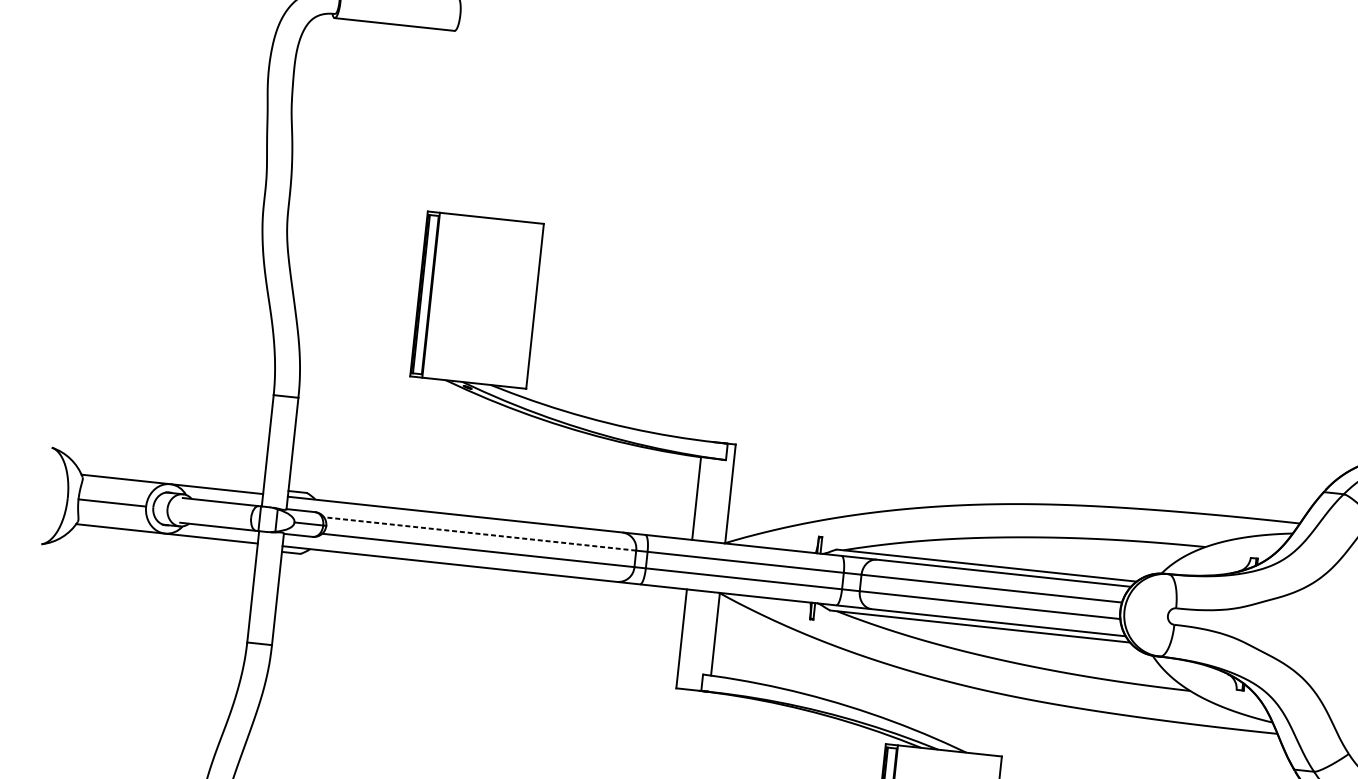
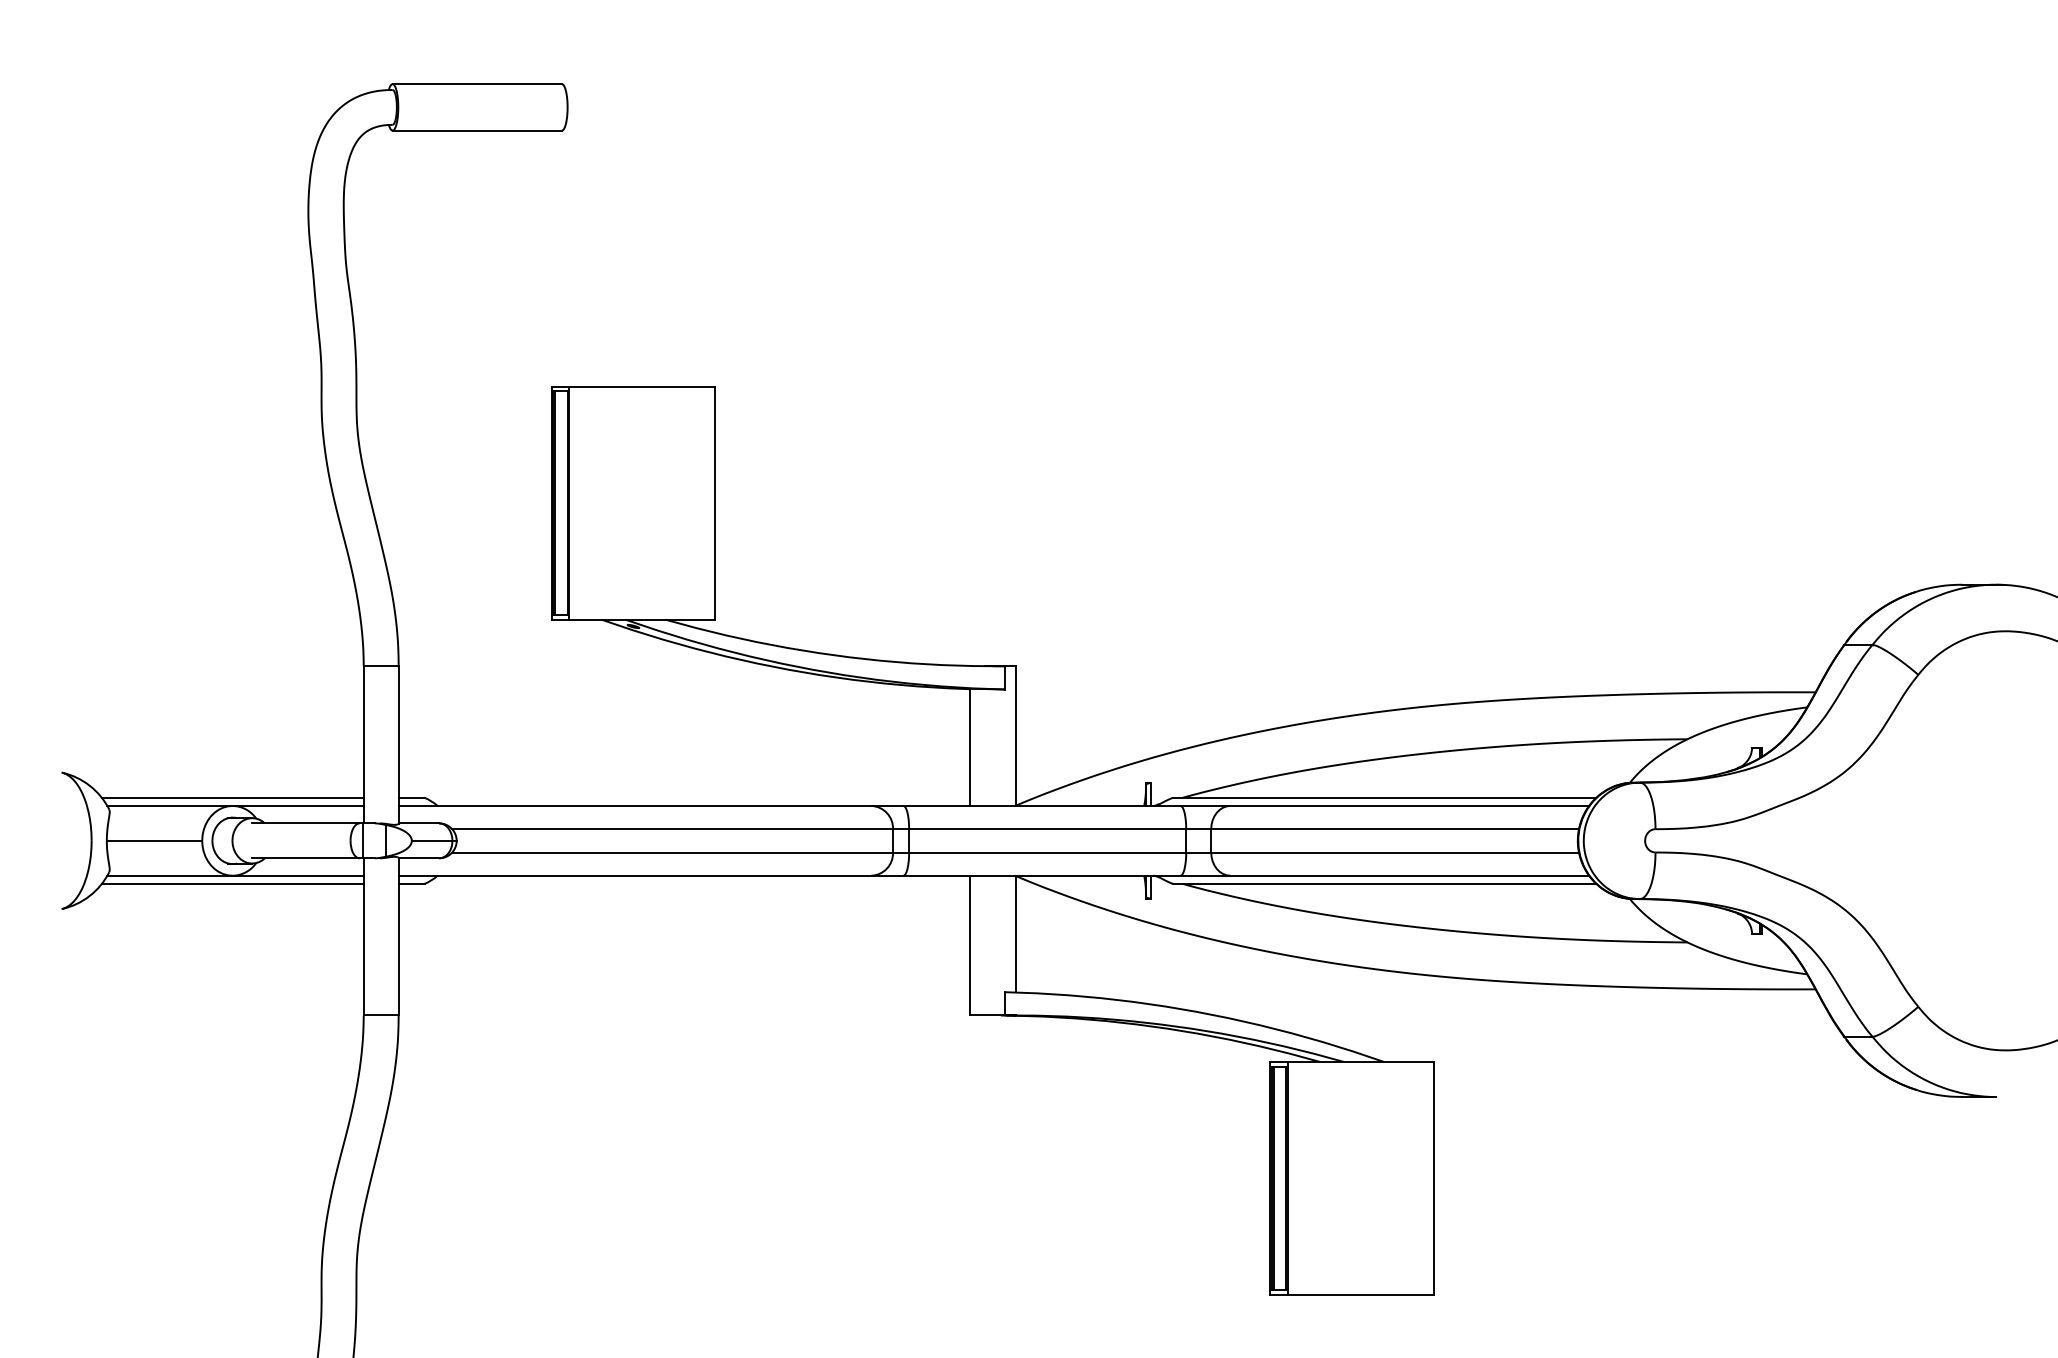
line: (170, 478) -> (232, 797), added
line: (480, 534) -> (672, 829), dashed -> solid
line: (164, 539) -> (232, 883), added

